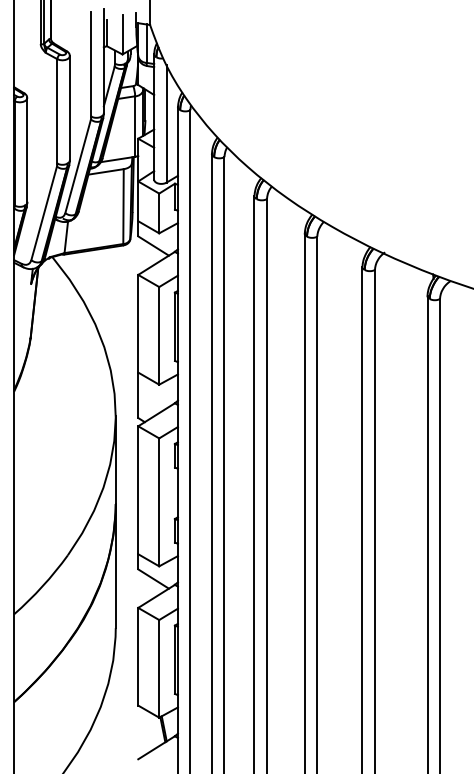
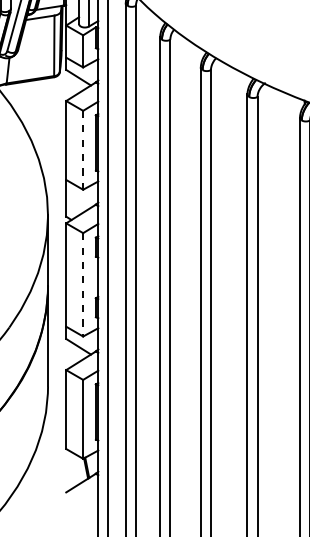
line: (159, 335) -> (83, 149), solid -> dashed
line: (159, 502) -> (83, 284), solid -> dashed

